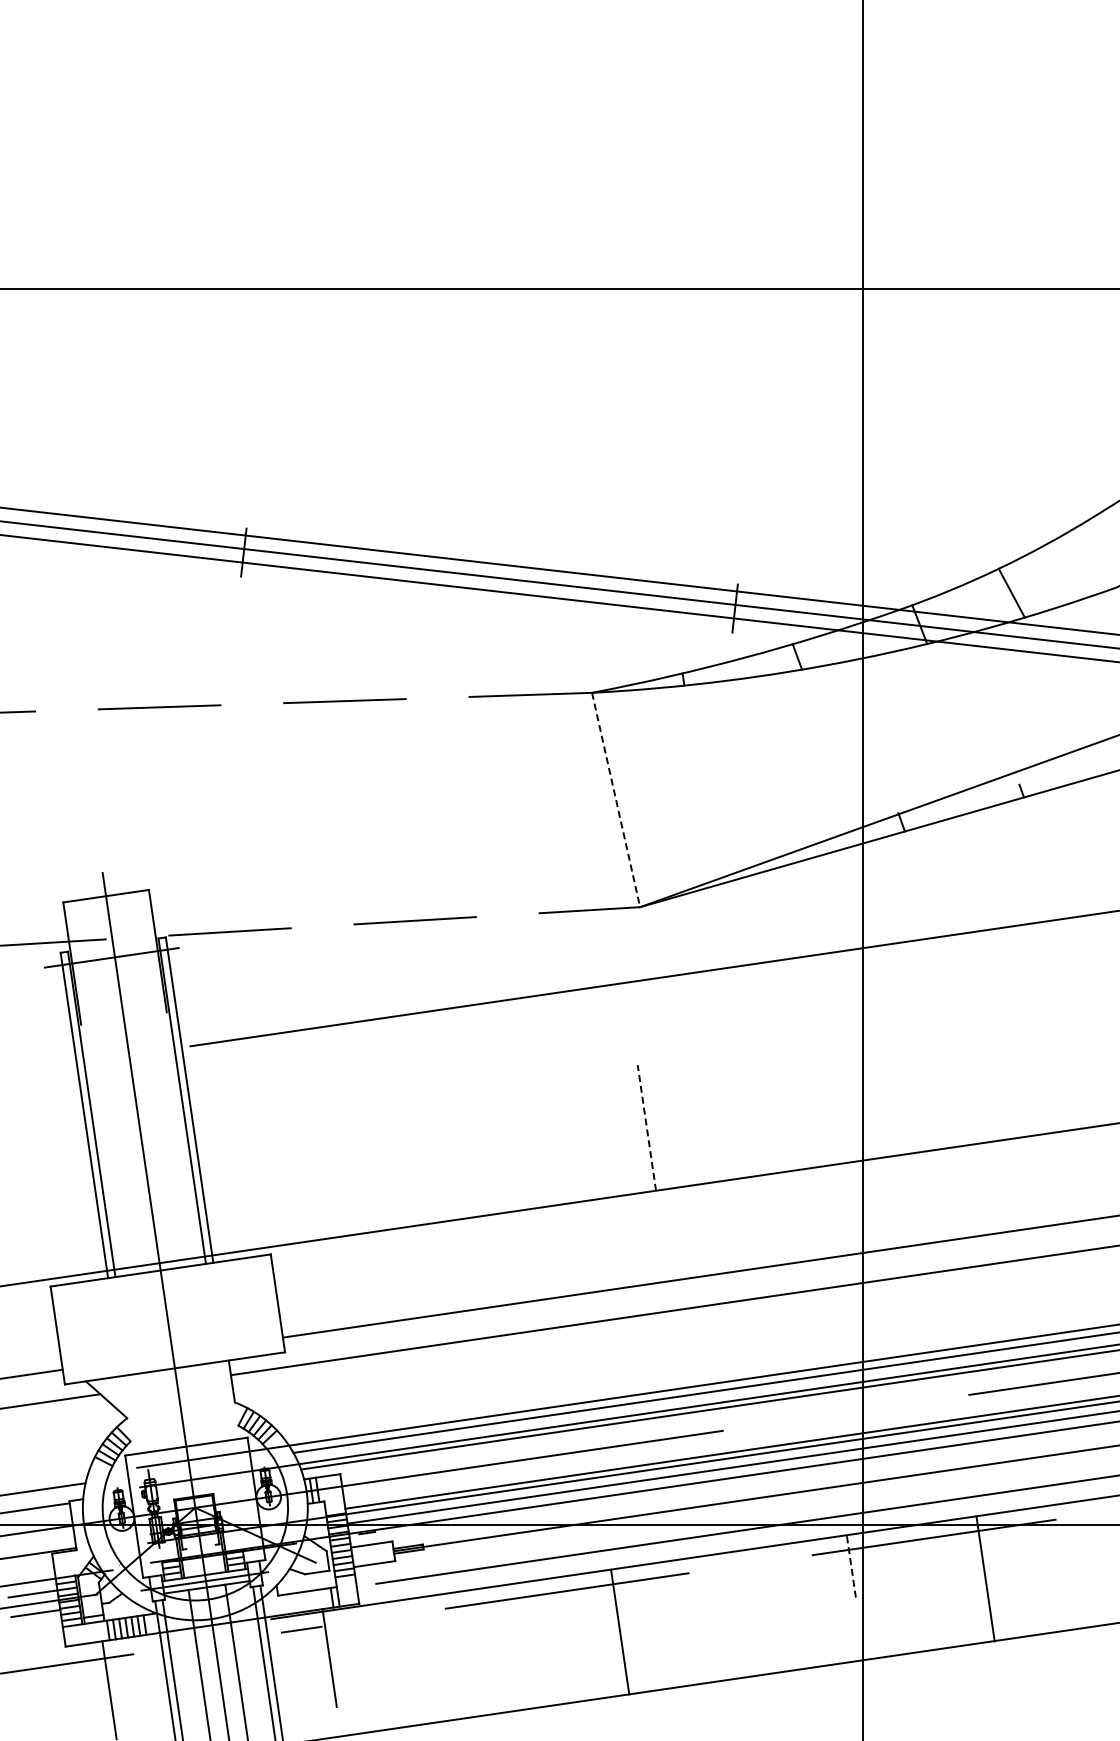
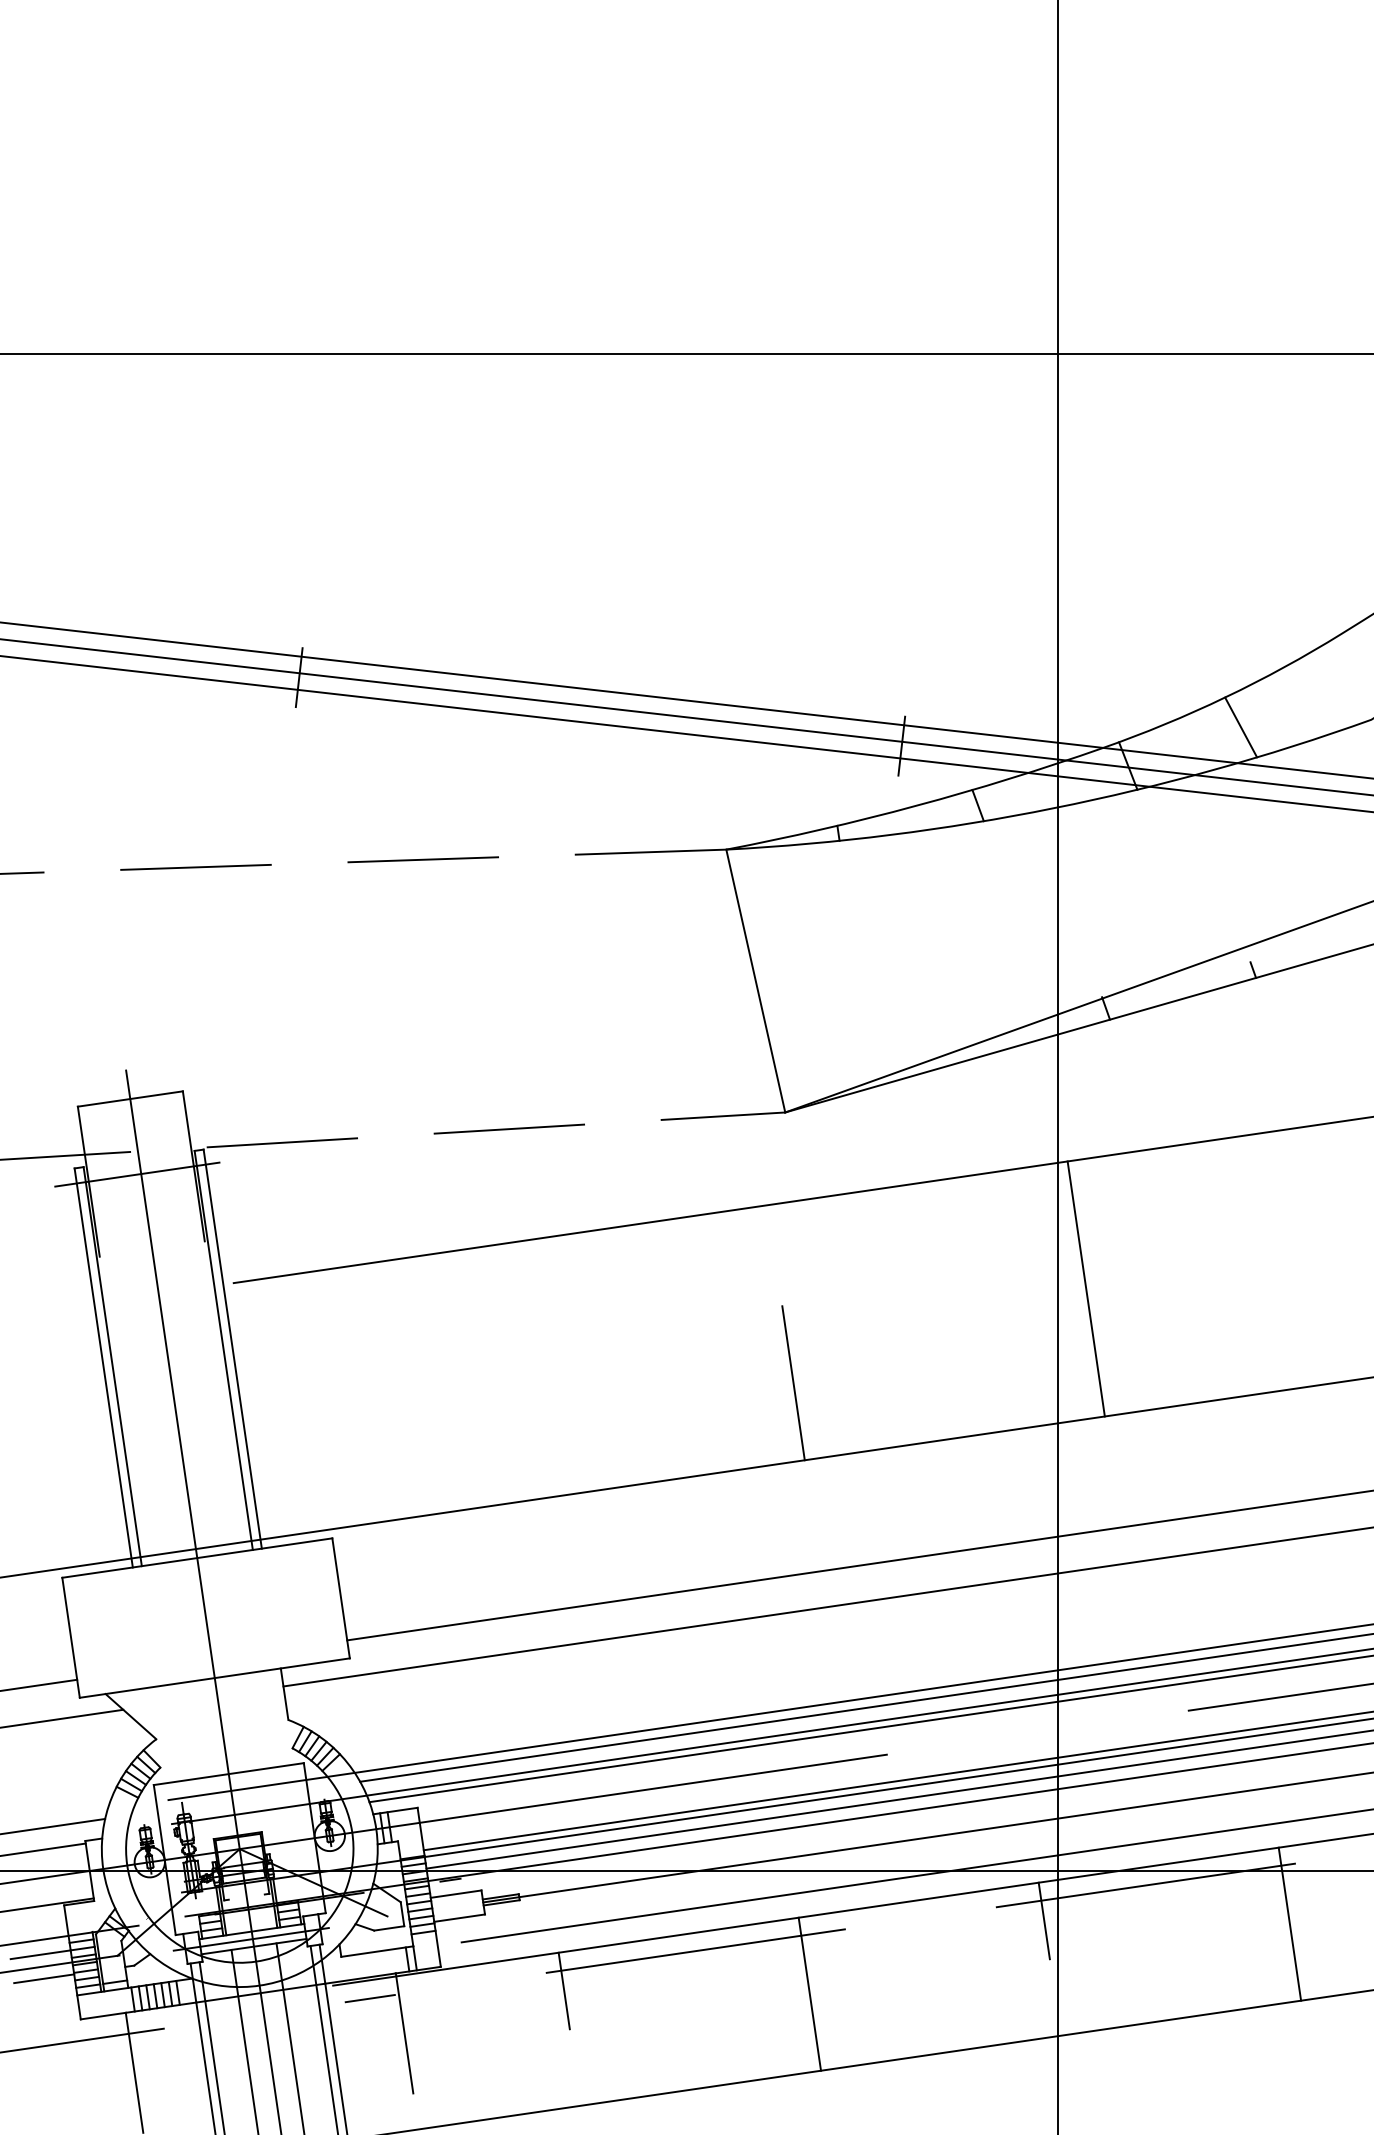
line: (616, 800) -> (756, 981), dashed -> solid
line: (885, 1051) -> (1086, 1289), added
line: (646, 1127) -> (793, 1382), dashed -> solid
line: (851, 1566) -> (1044, 1921), dashed -> solid
line: (985, 1578) -> (1289, 1923), moved
line: (459, 1623) -> (563, 1990), added
line: (620, 1631) -> (810, 1993), moved

